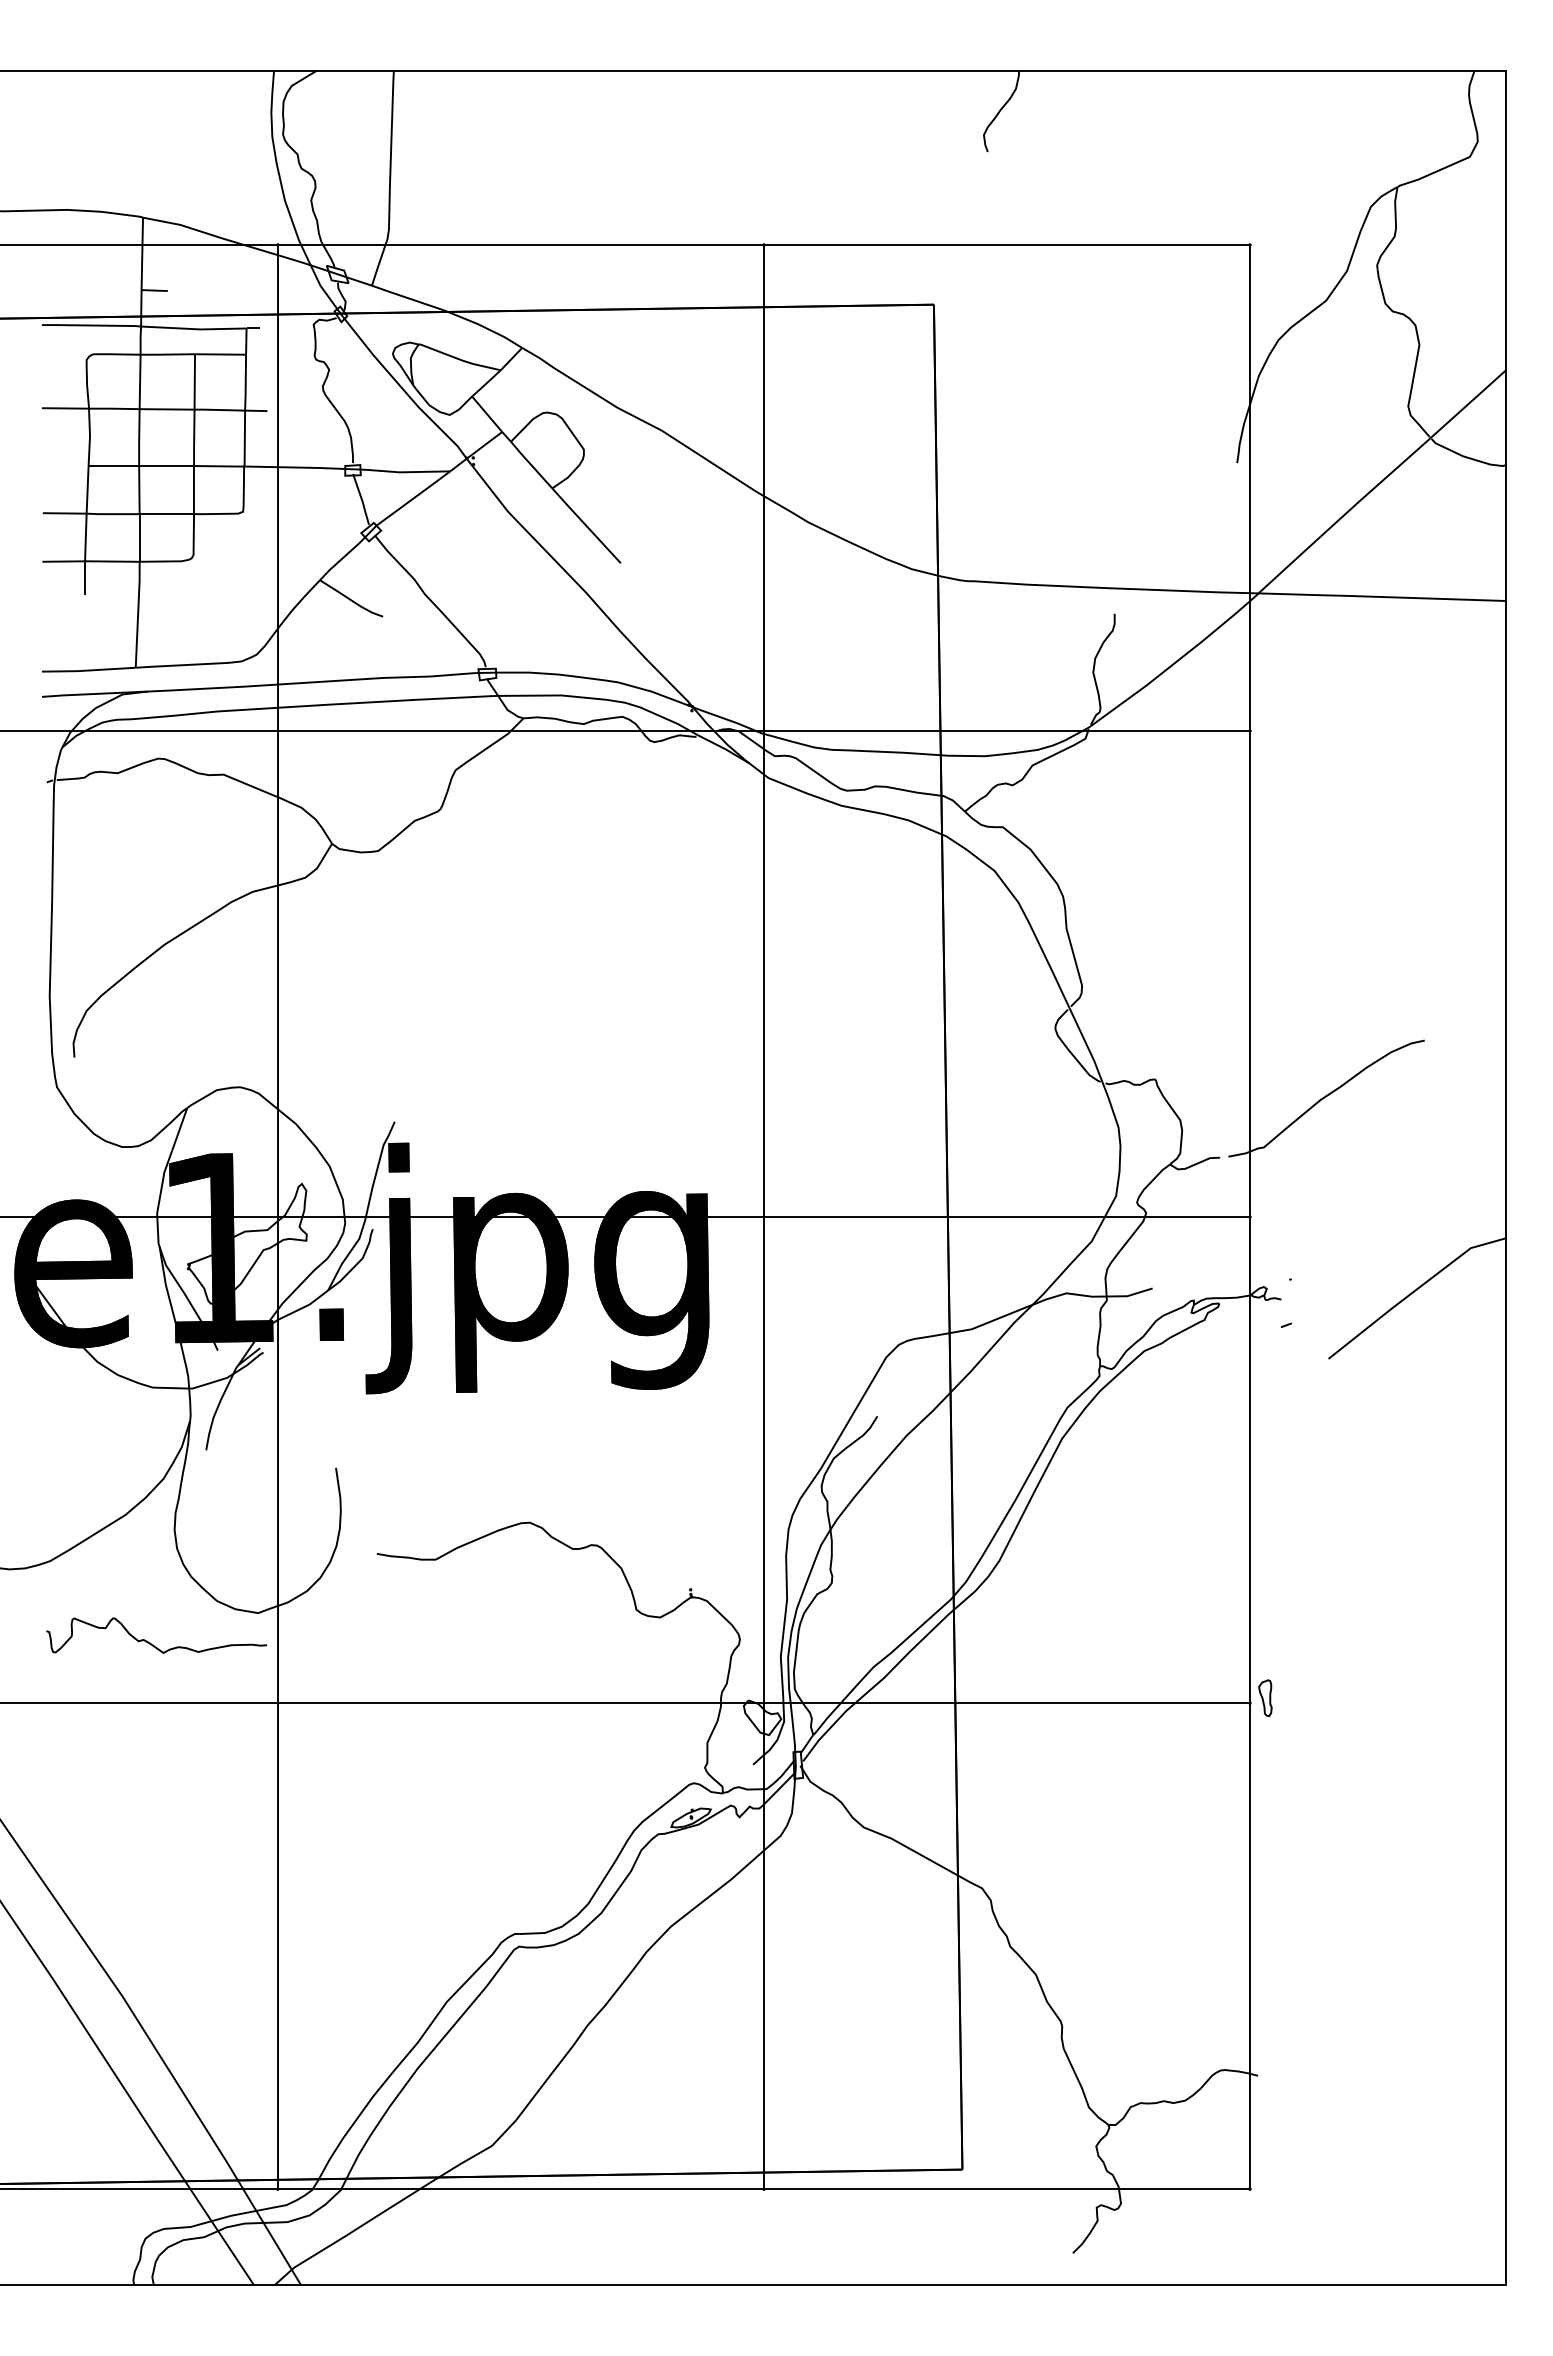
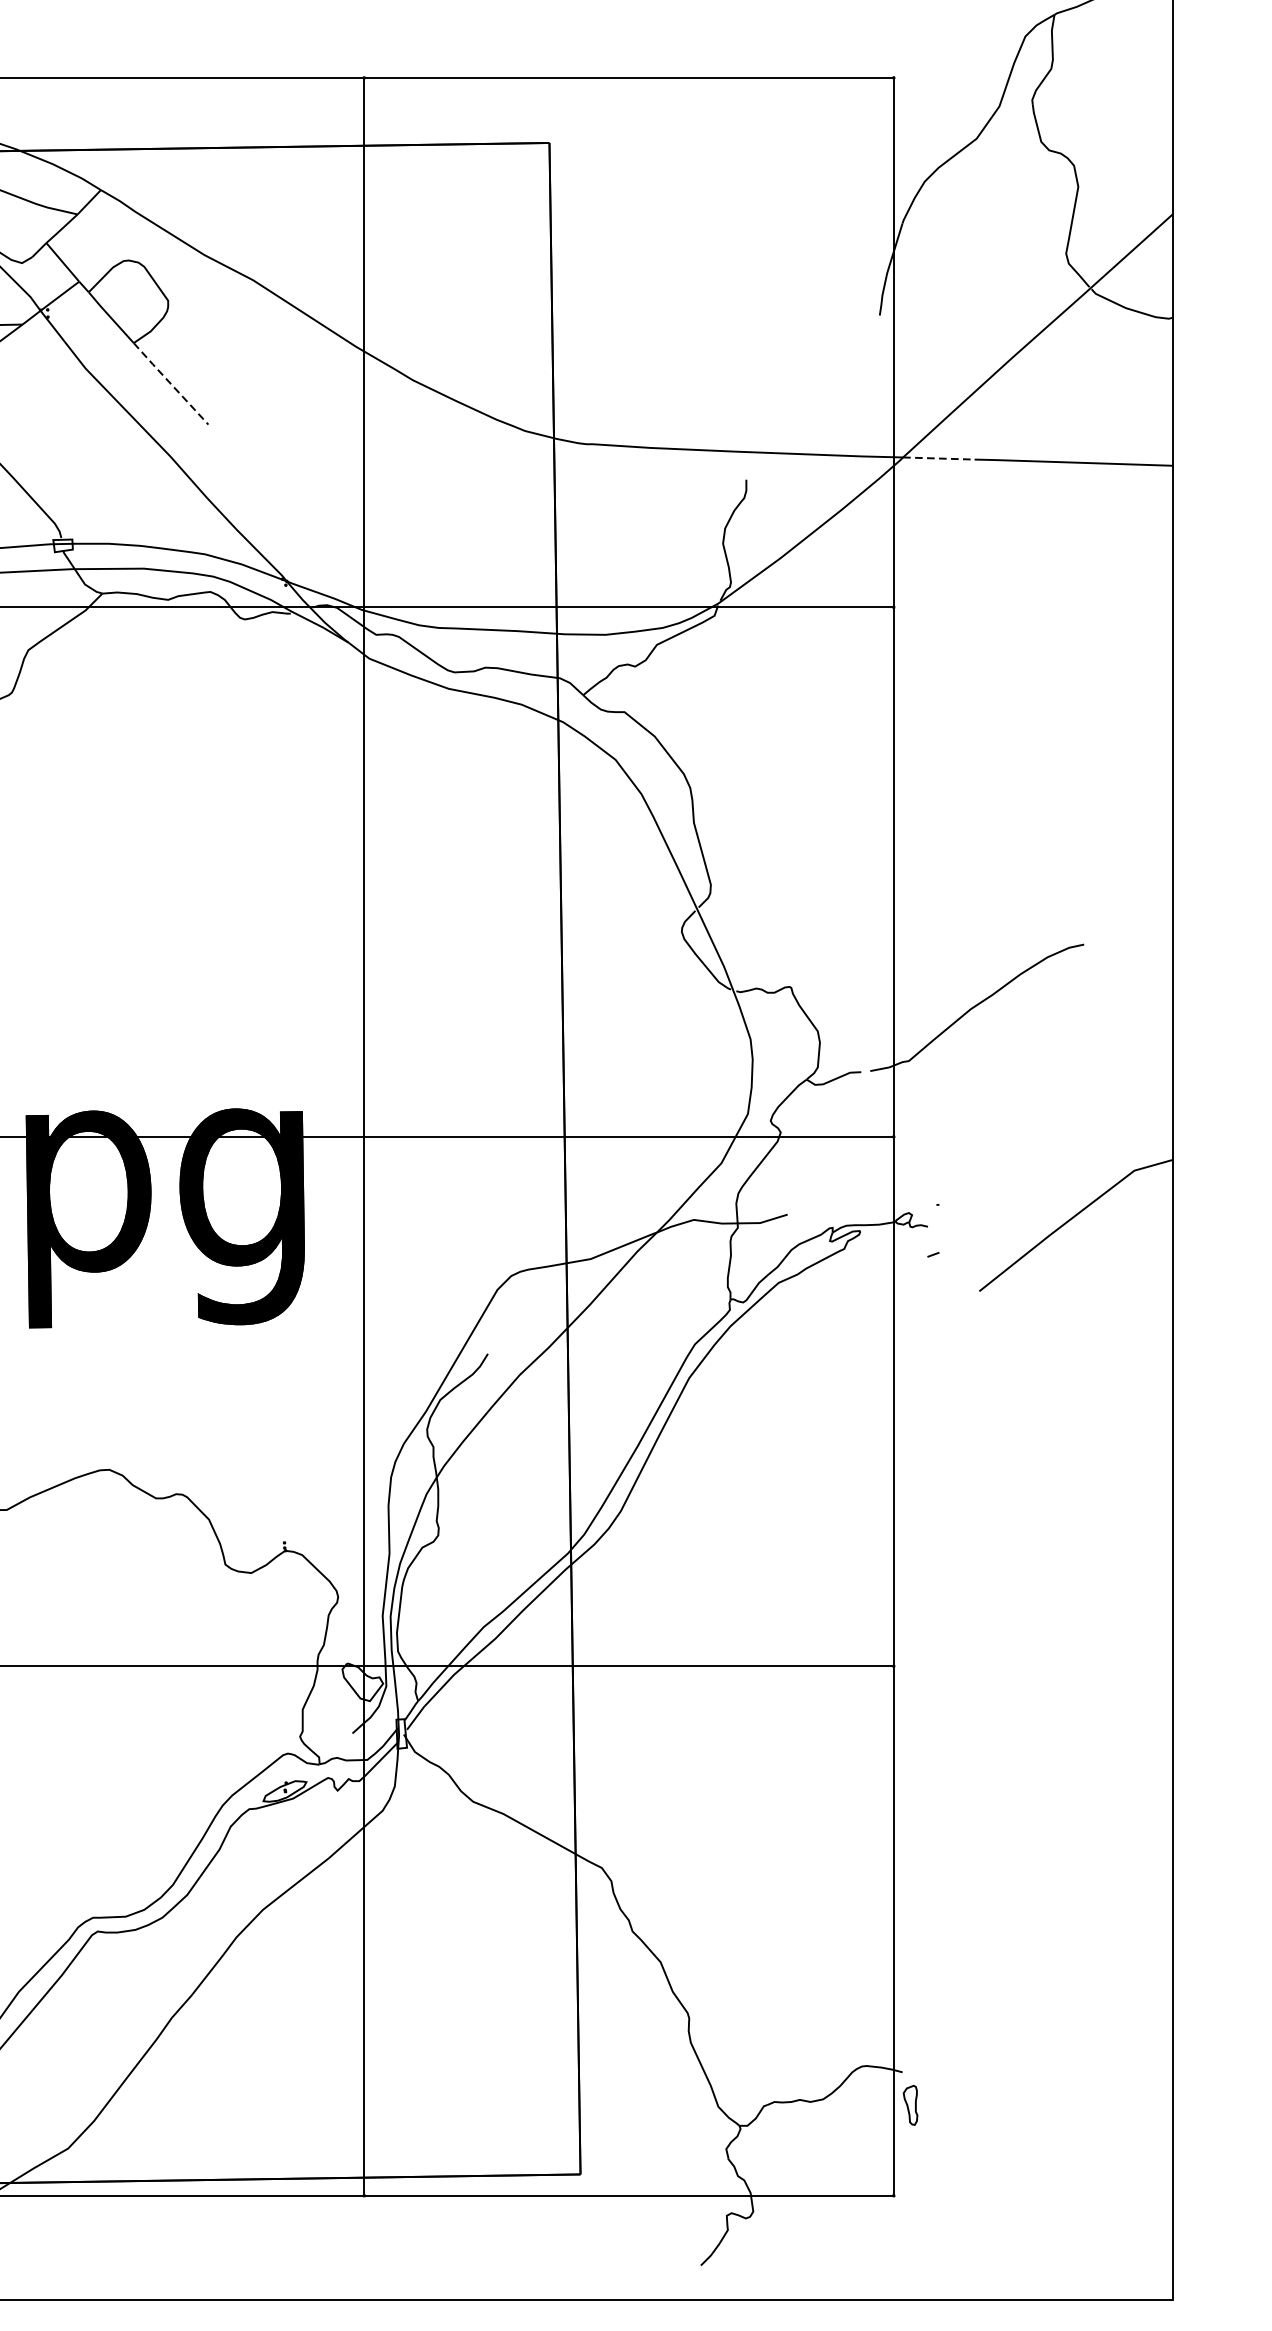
line: (585, 525) -> (169, 383), solid -> dashed
line: (1291, 594) -> (938, 458), solid -> dashed
part: (1265, 1698) -> (910, 2105), moved

